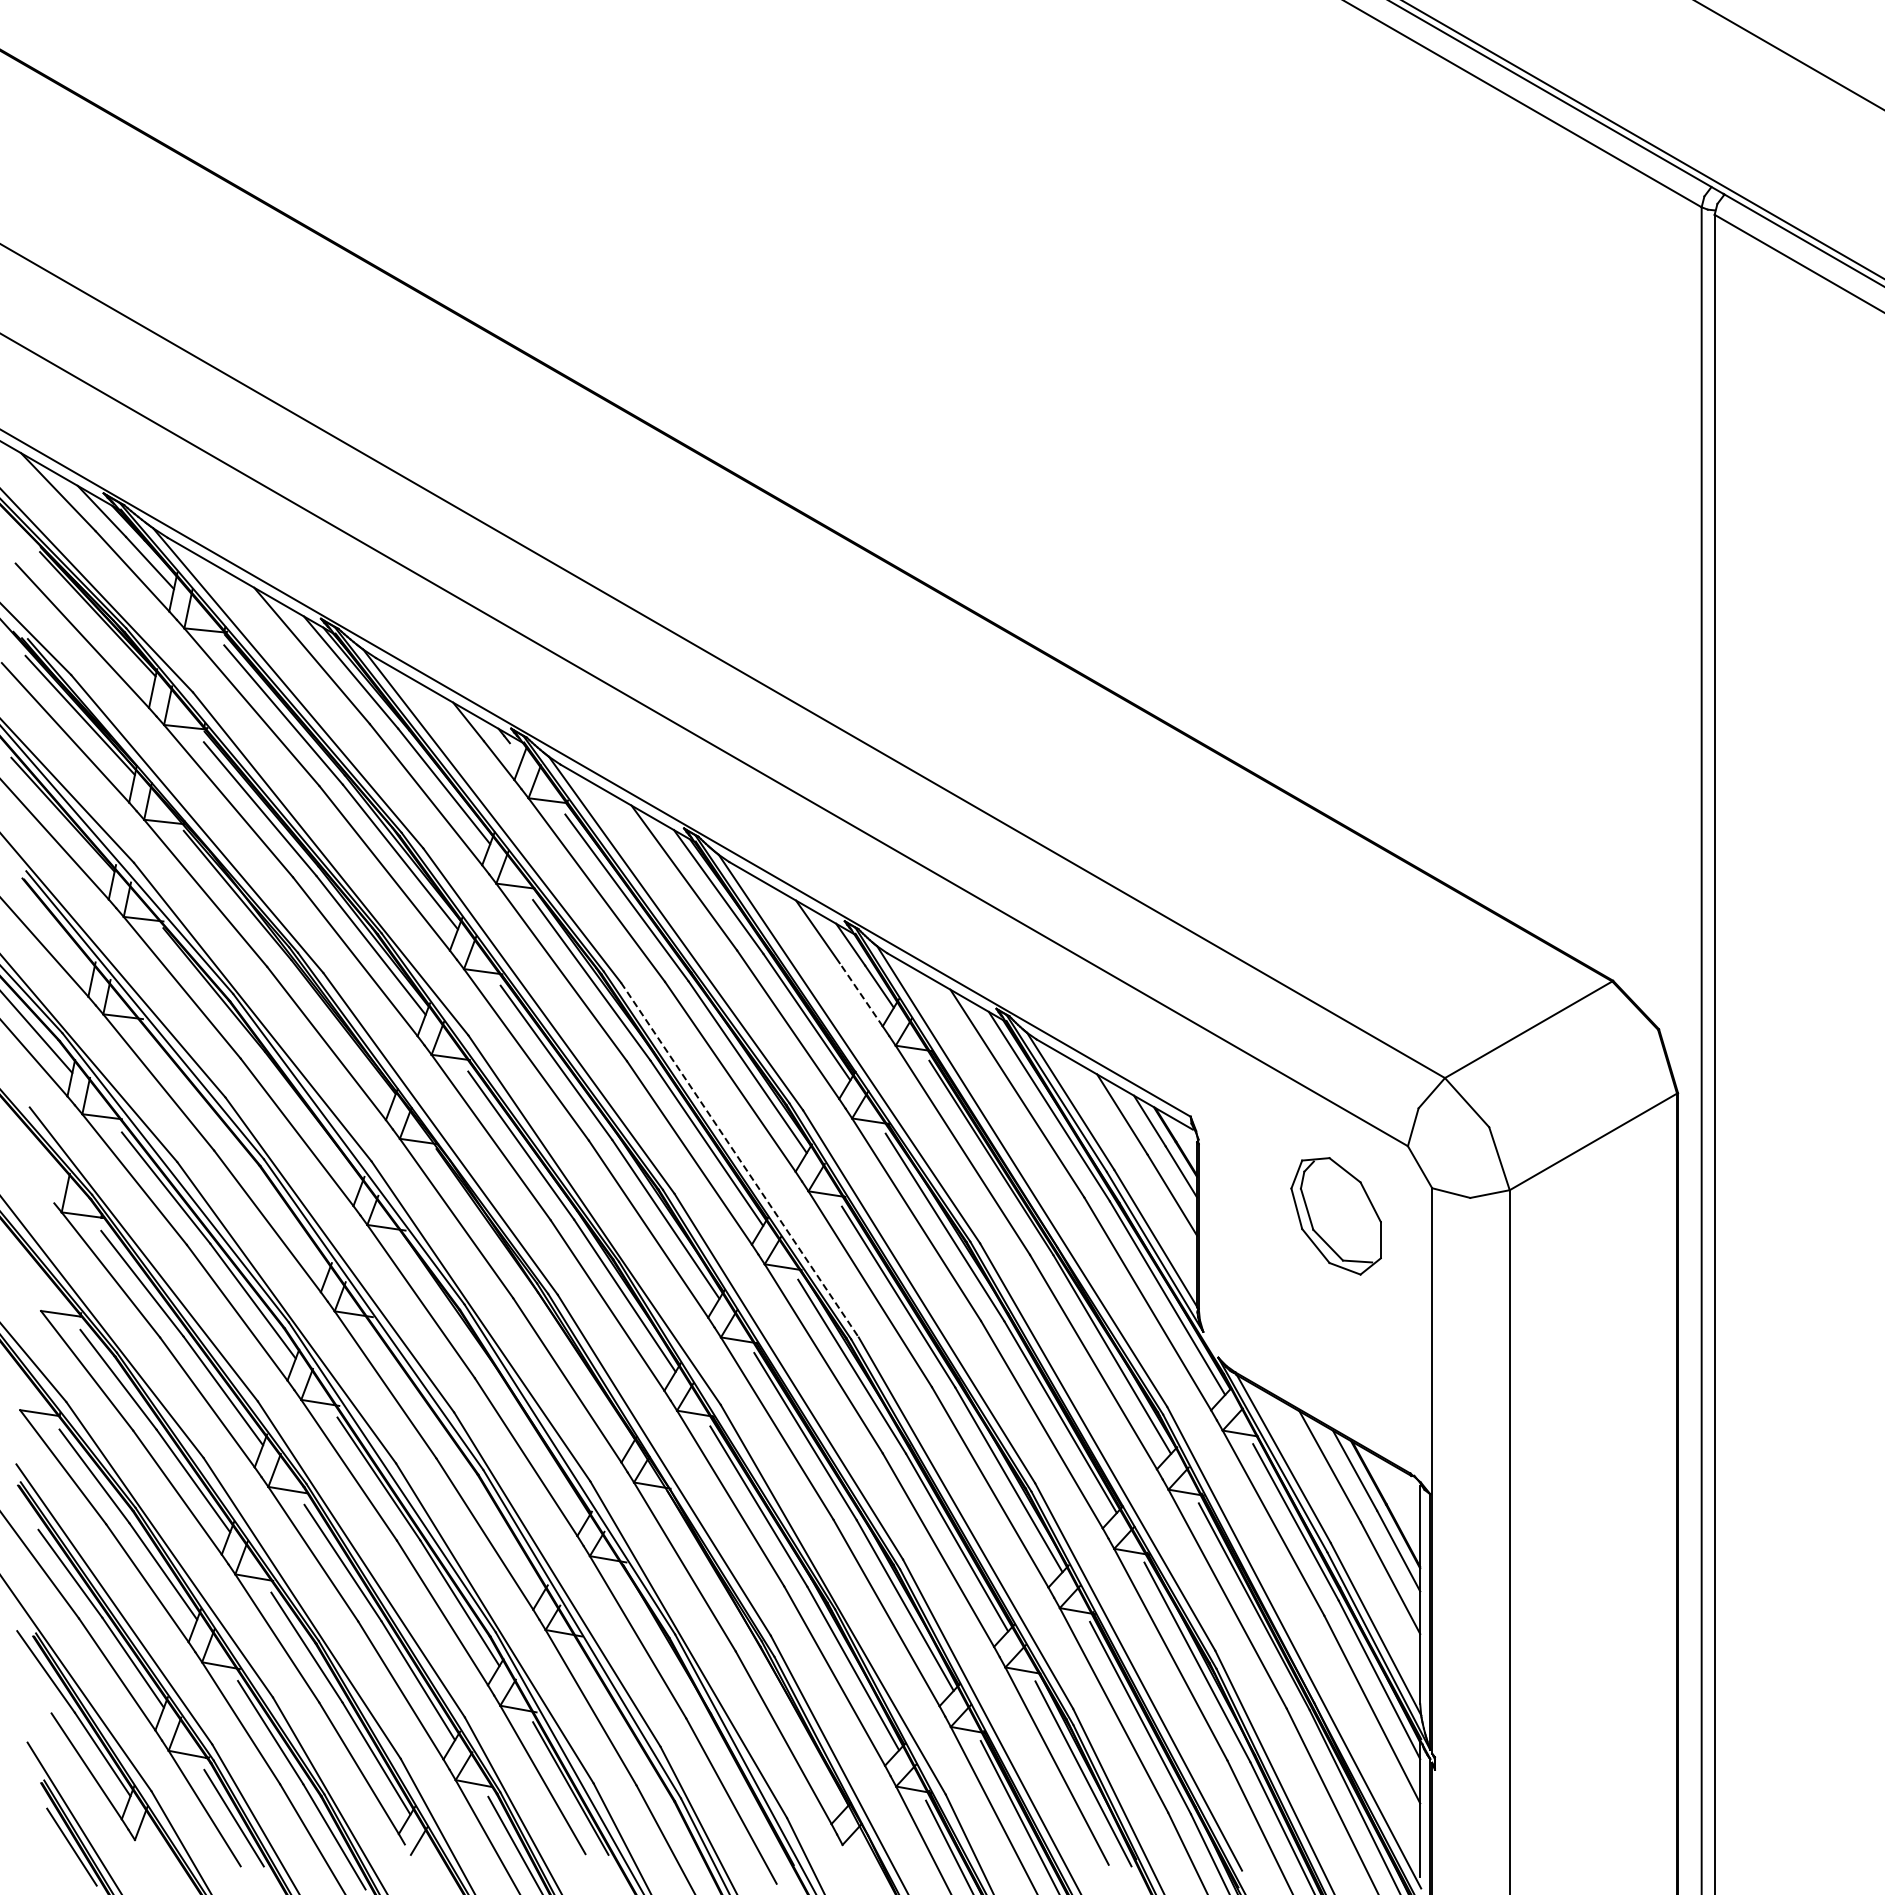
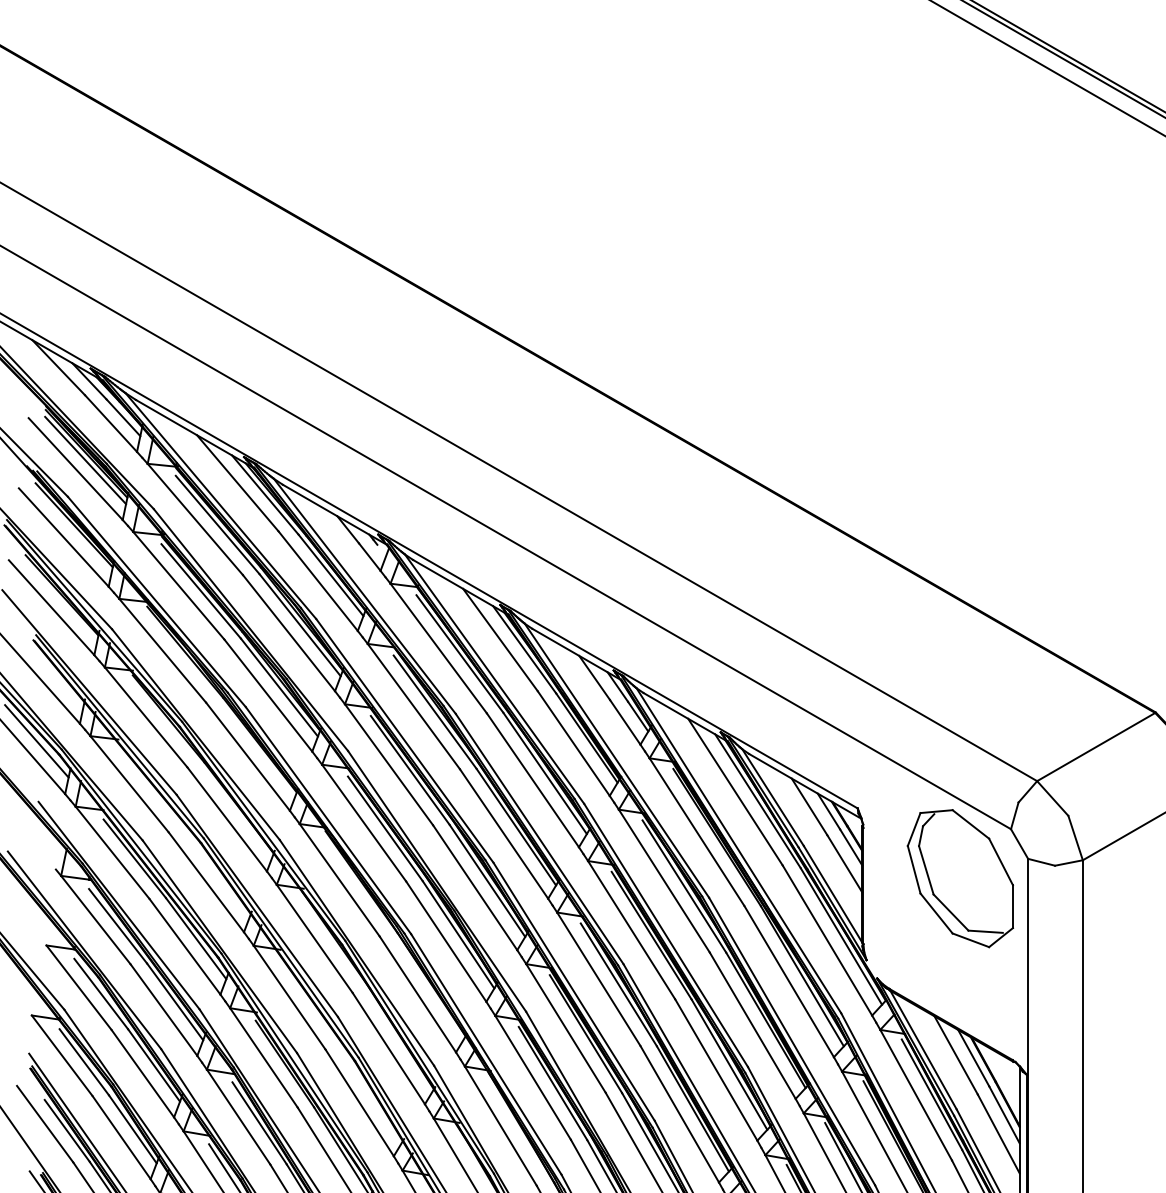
line: (96, 623) -> (85, 460), added
line: (860, 994) -> (624, 722), dashed -> solid
line: (740, 1160) -> (540, 839), dashed -> solid
part: (1335, 1216) -> (959, 878), size x1.67

